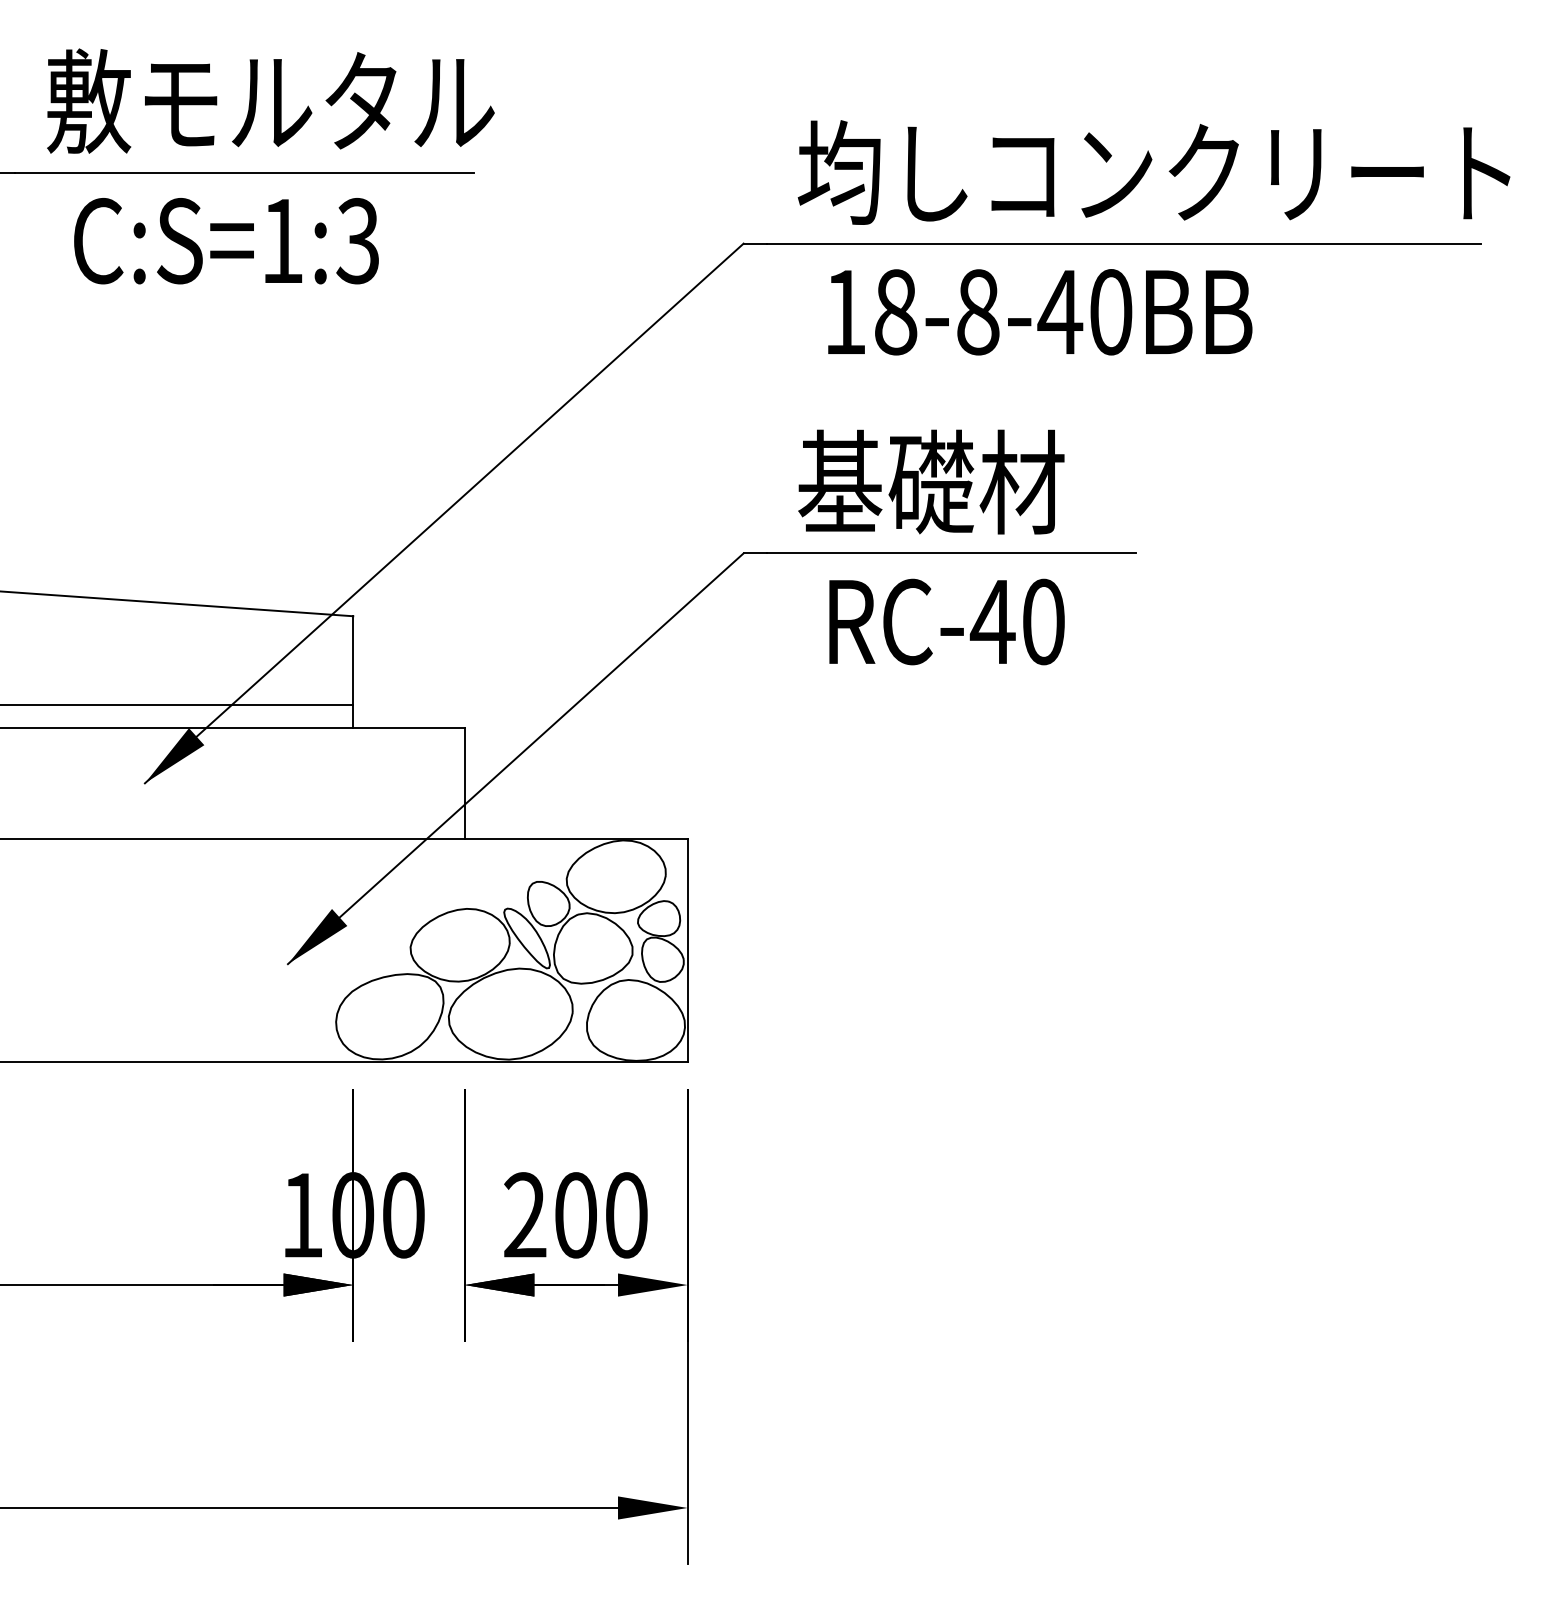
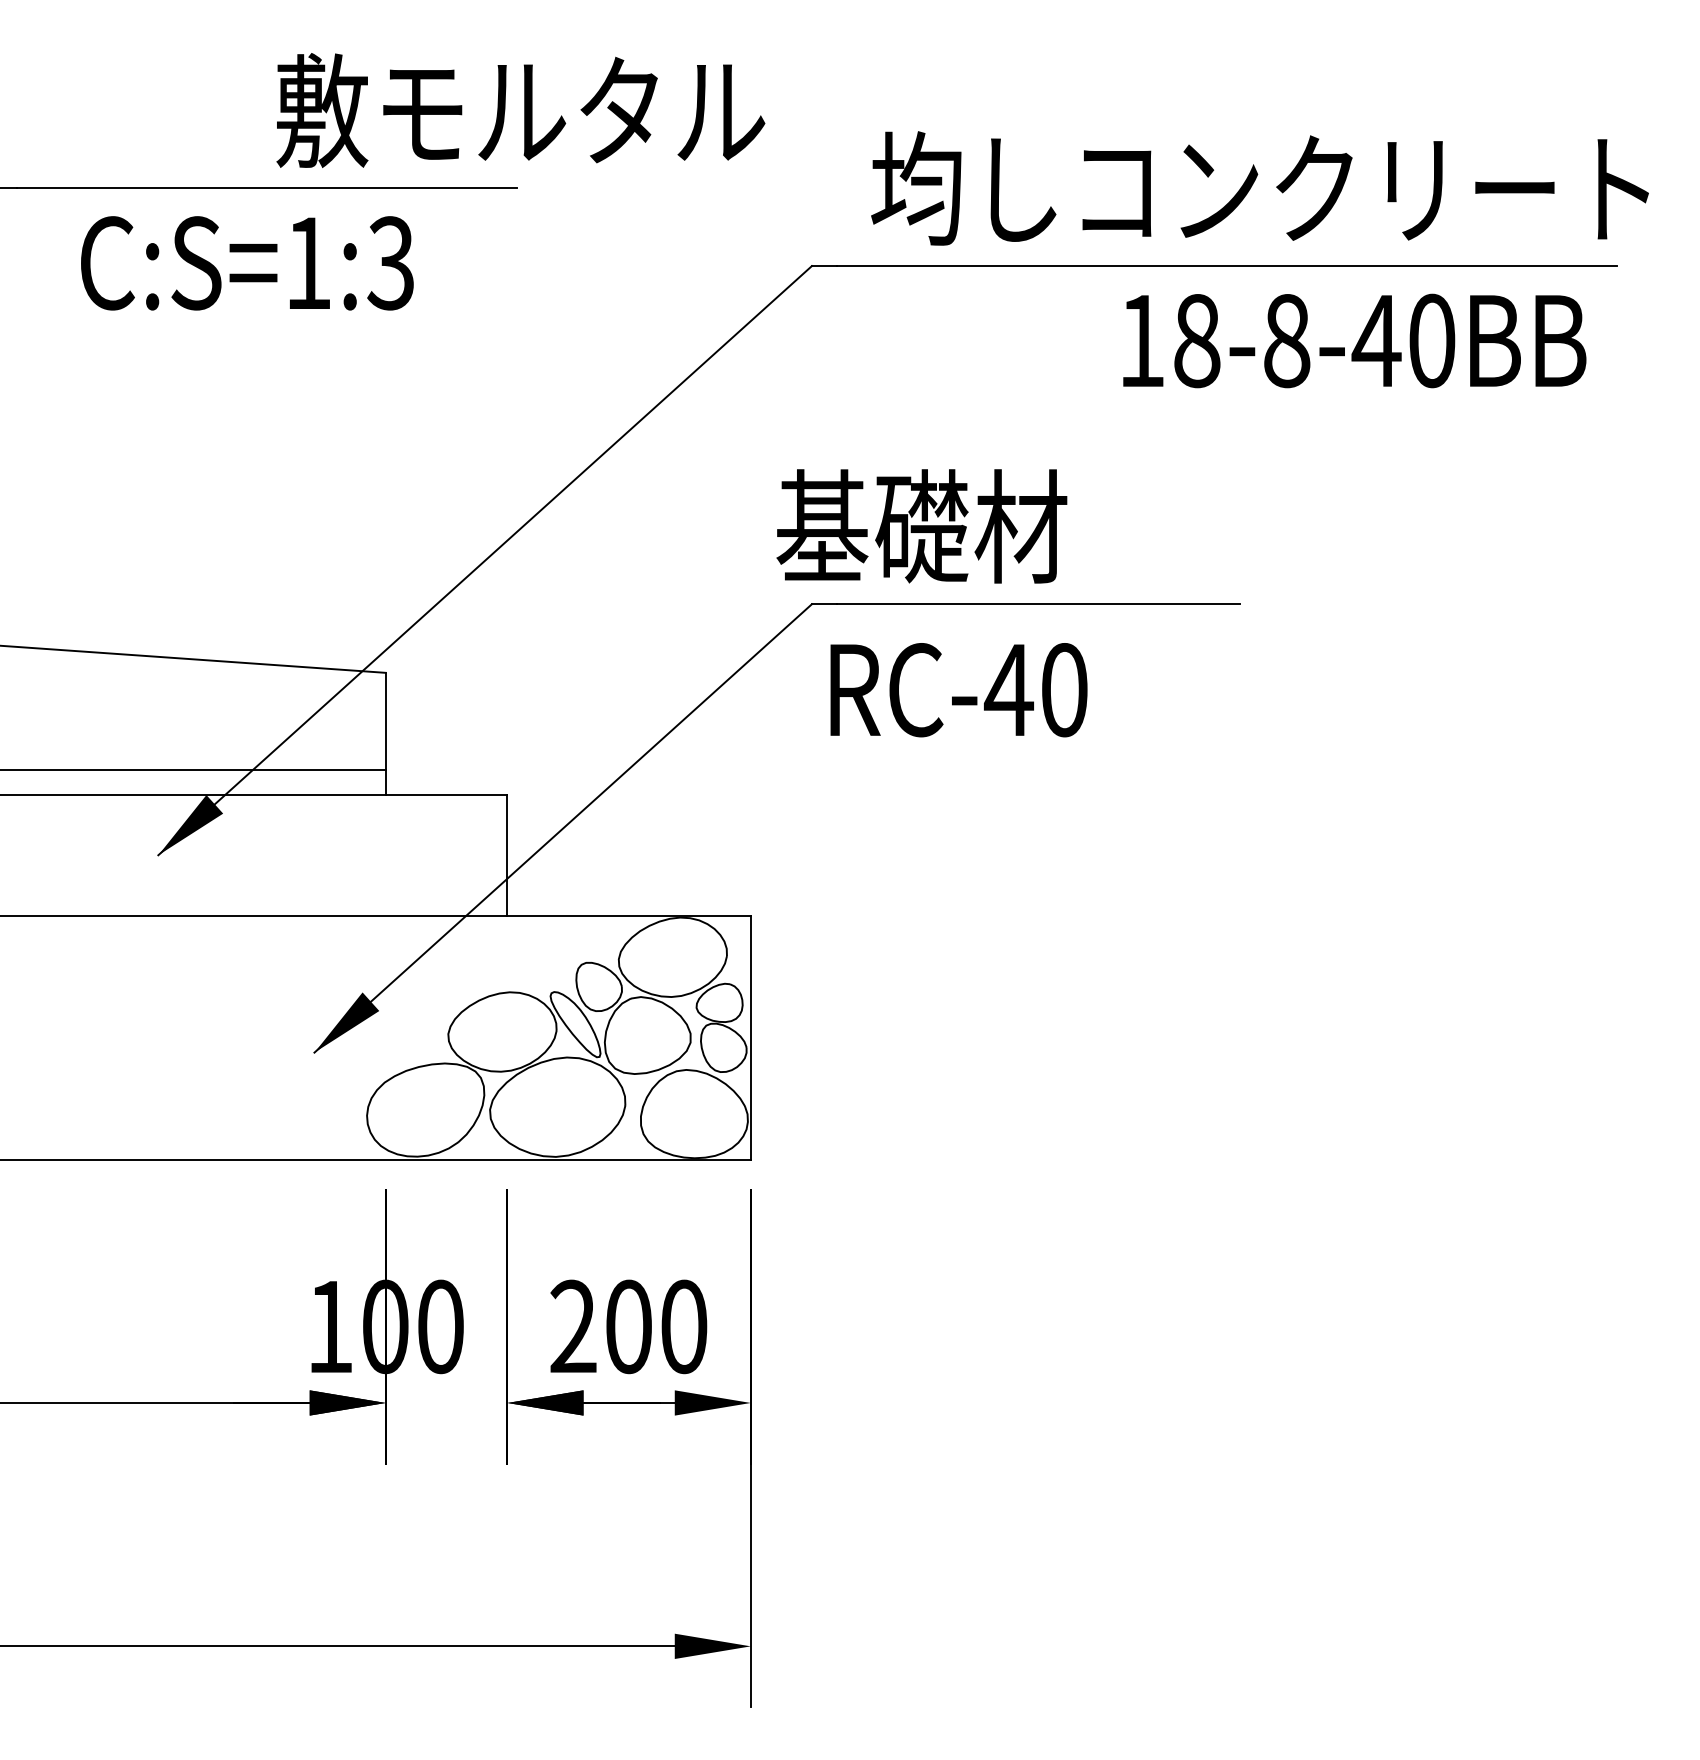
text: (270, 101) -> (520, 110), moved
text: (1040, 311) -> (1354, 340), moved
text: (931, 482) -> (921, 526), moved
text: (946, 622) -> (958, 690), moved

